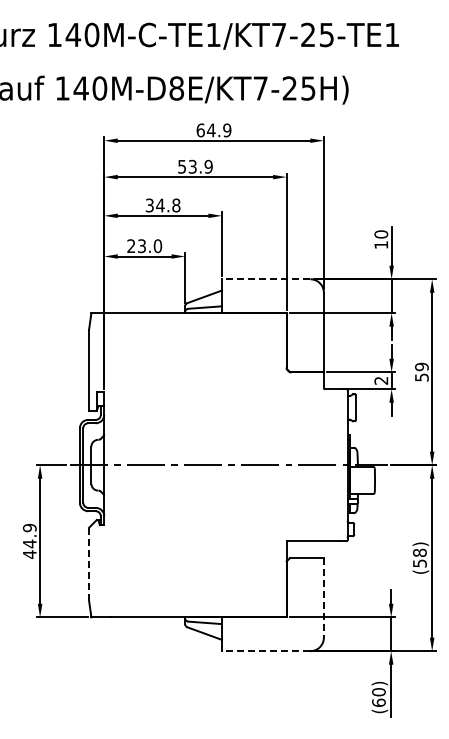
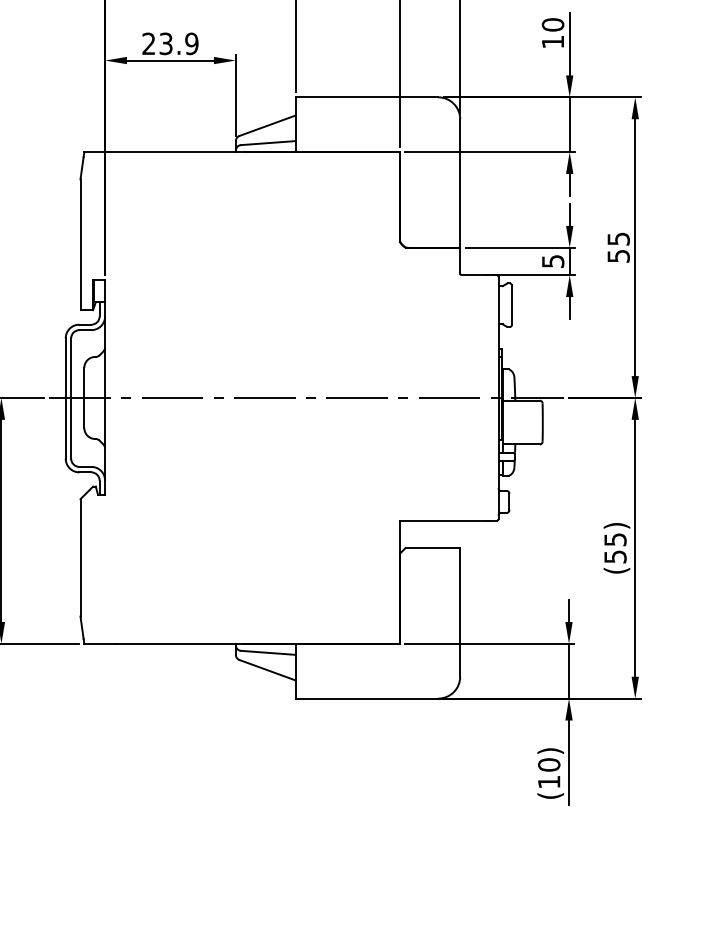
text: (157, 246) -> (191, 44), 23.0 -> 23.9
line: (265, 279) -> (365, 97), dashed -> solid
text: (421, 366) -> (618, 238), 59 -> 55
text: (381, 380) -> (553, 261), 2 -> 5
text: (419, 552) -> (614, 539), (58) -> (55)
line: (89, 564) -> (81, 558), dashed -> solid
line: (323, 597) -> (459, 611), dashed -> solid
line: (265, 651) -> (365, 699), dashed -> solid
text: (378, 702) -> (548, 781), (60) -> (10)

